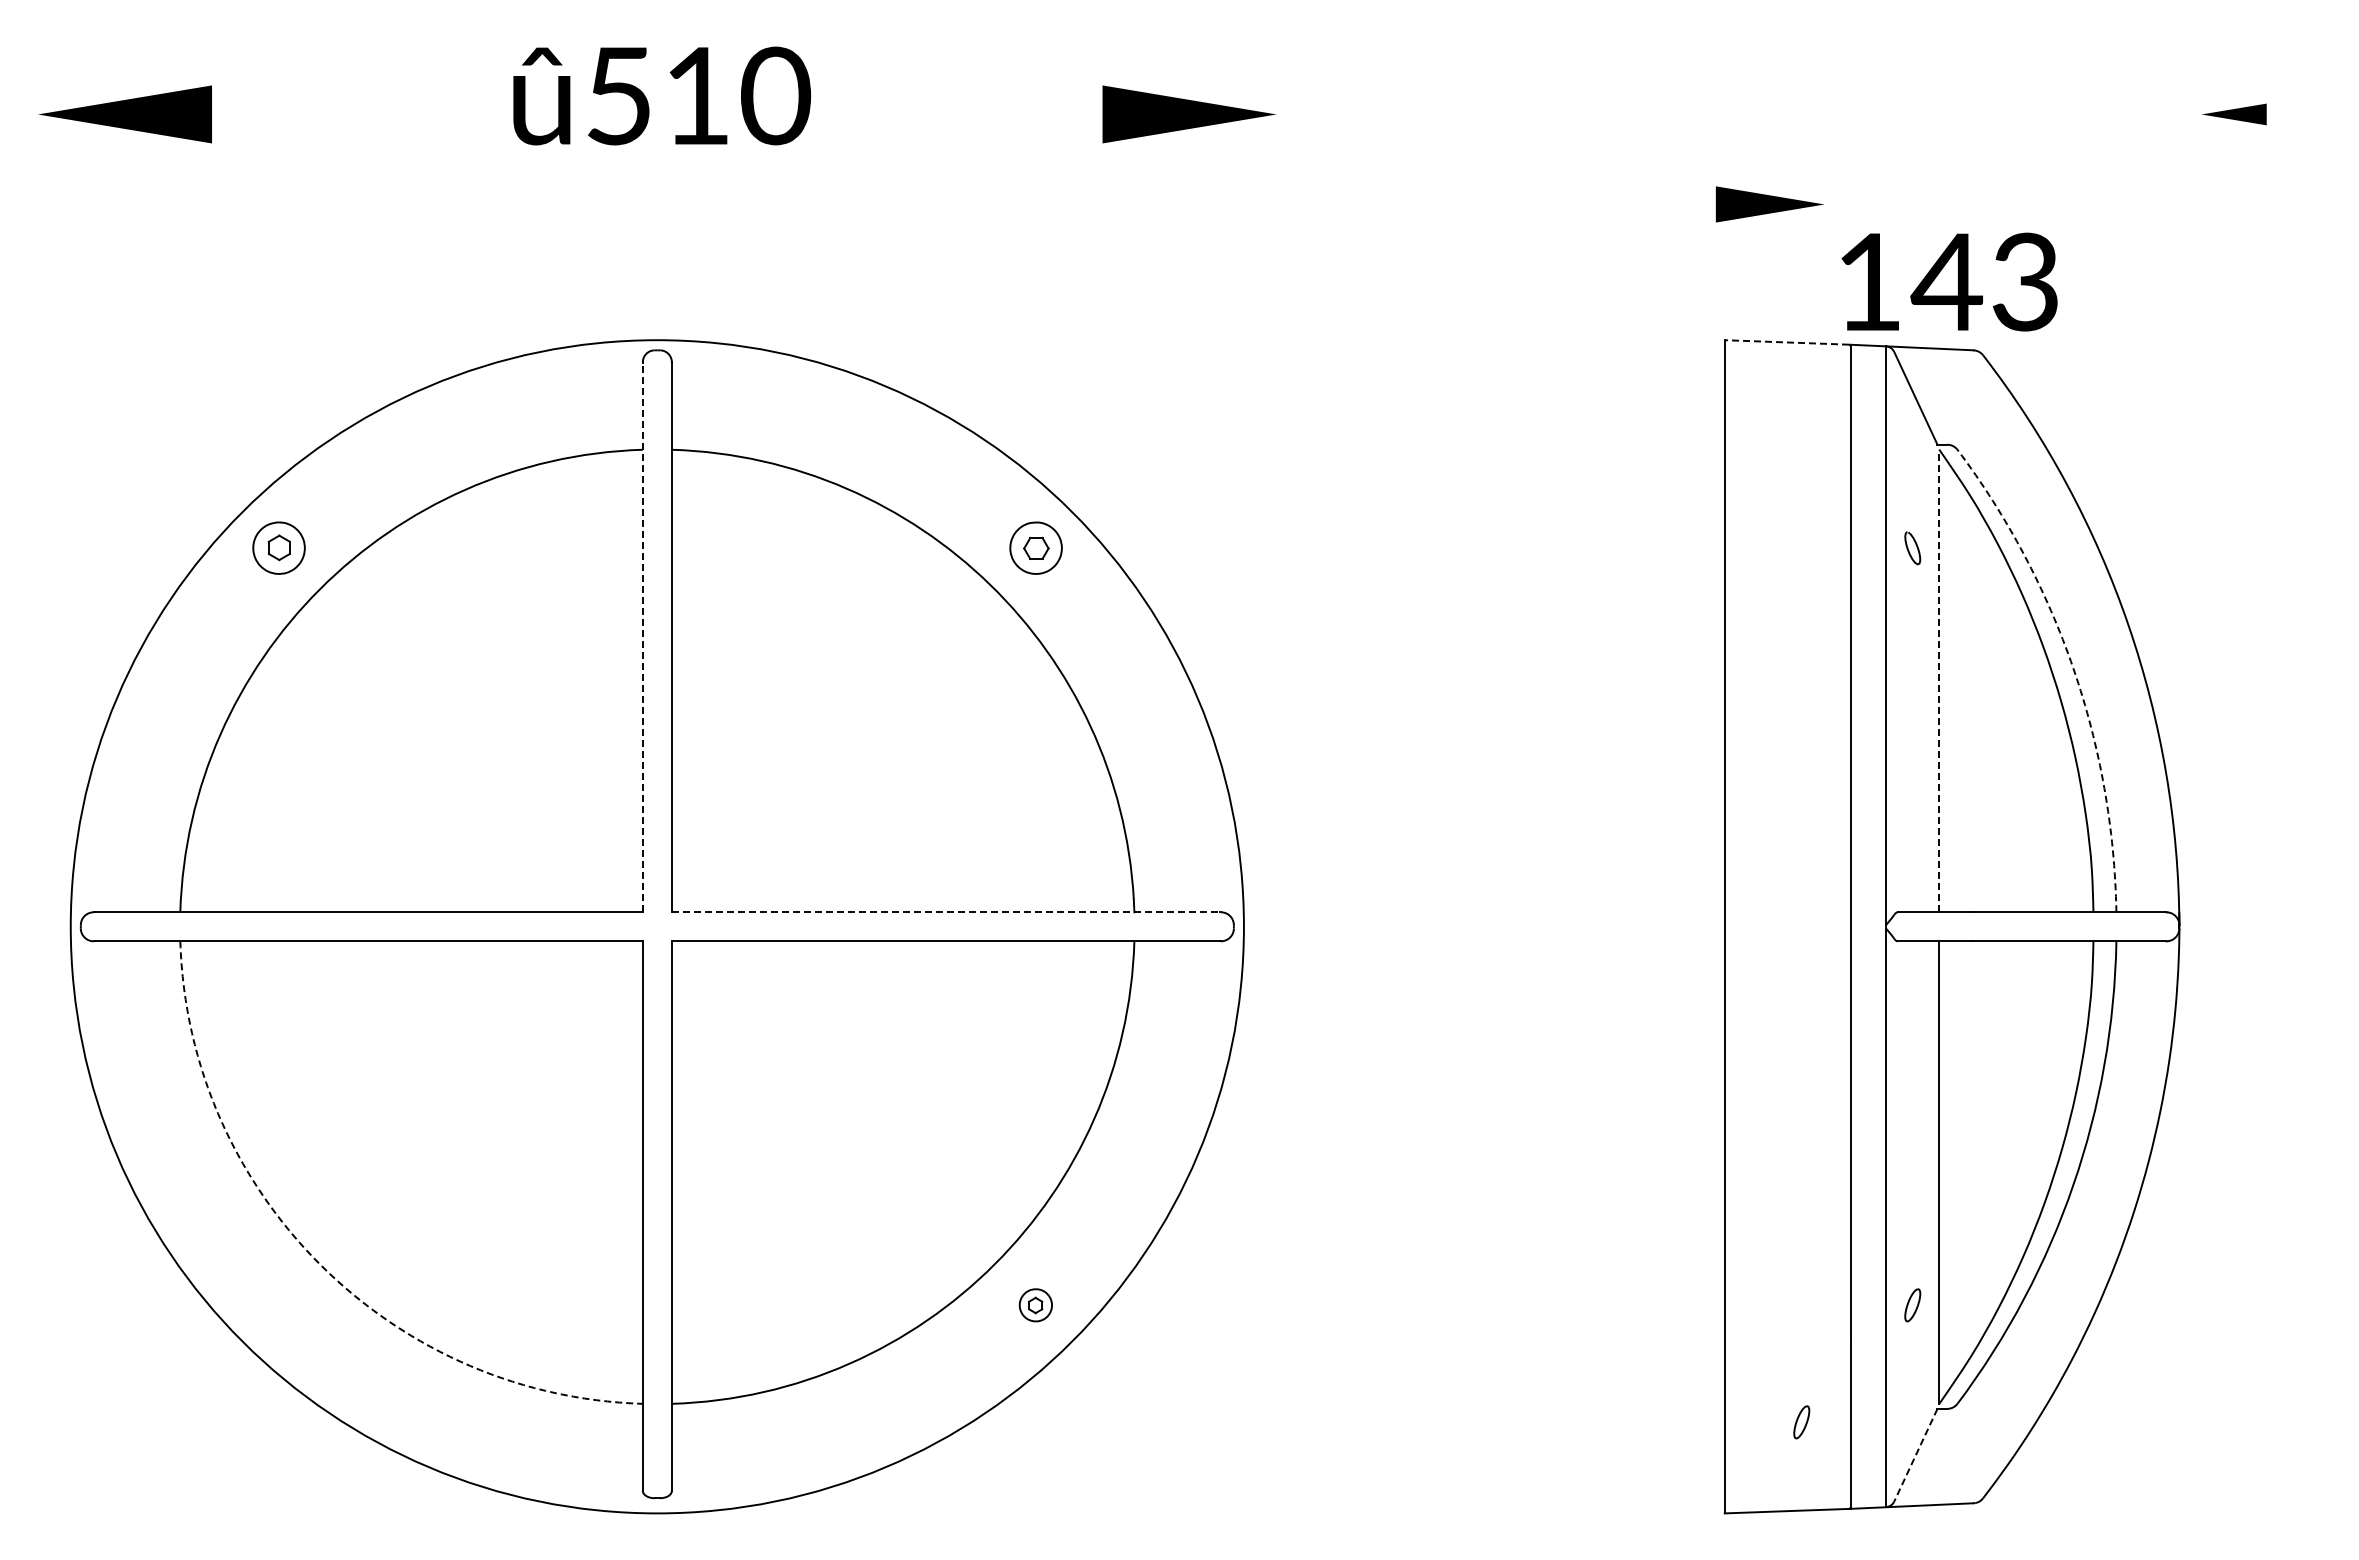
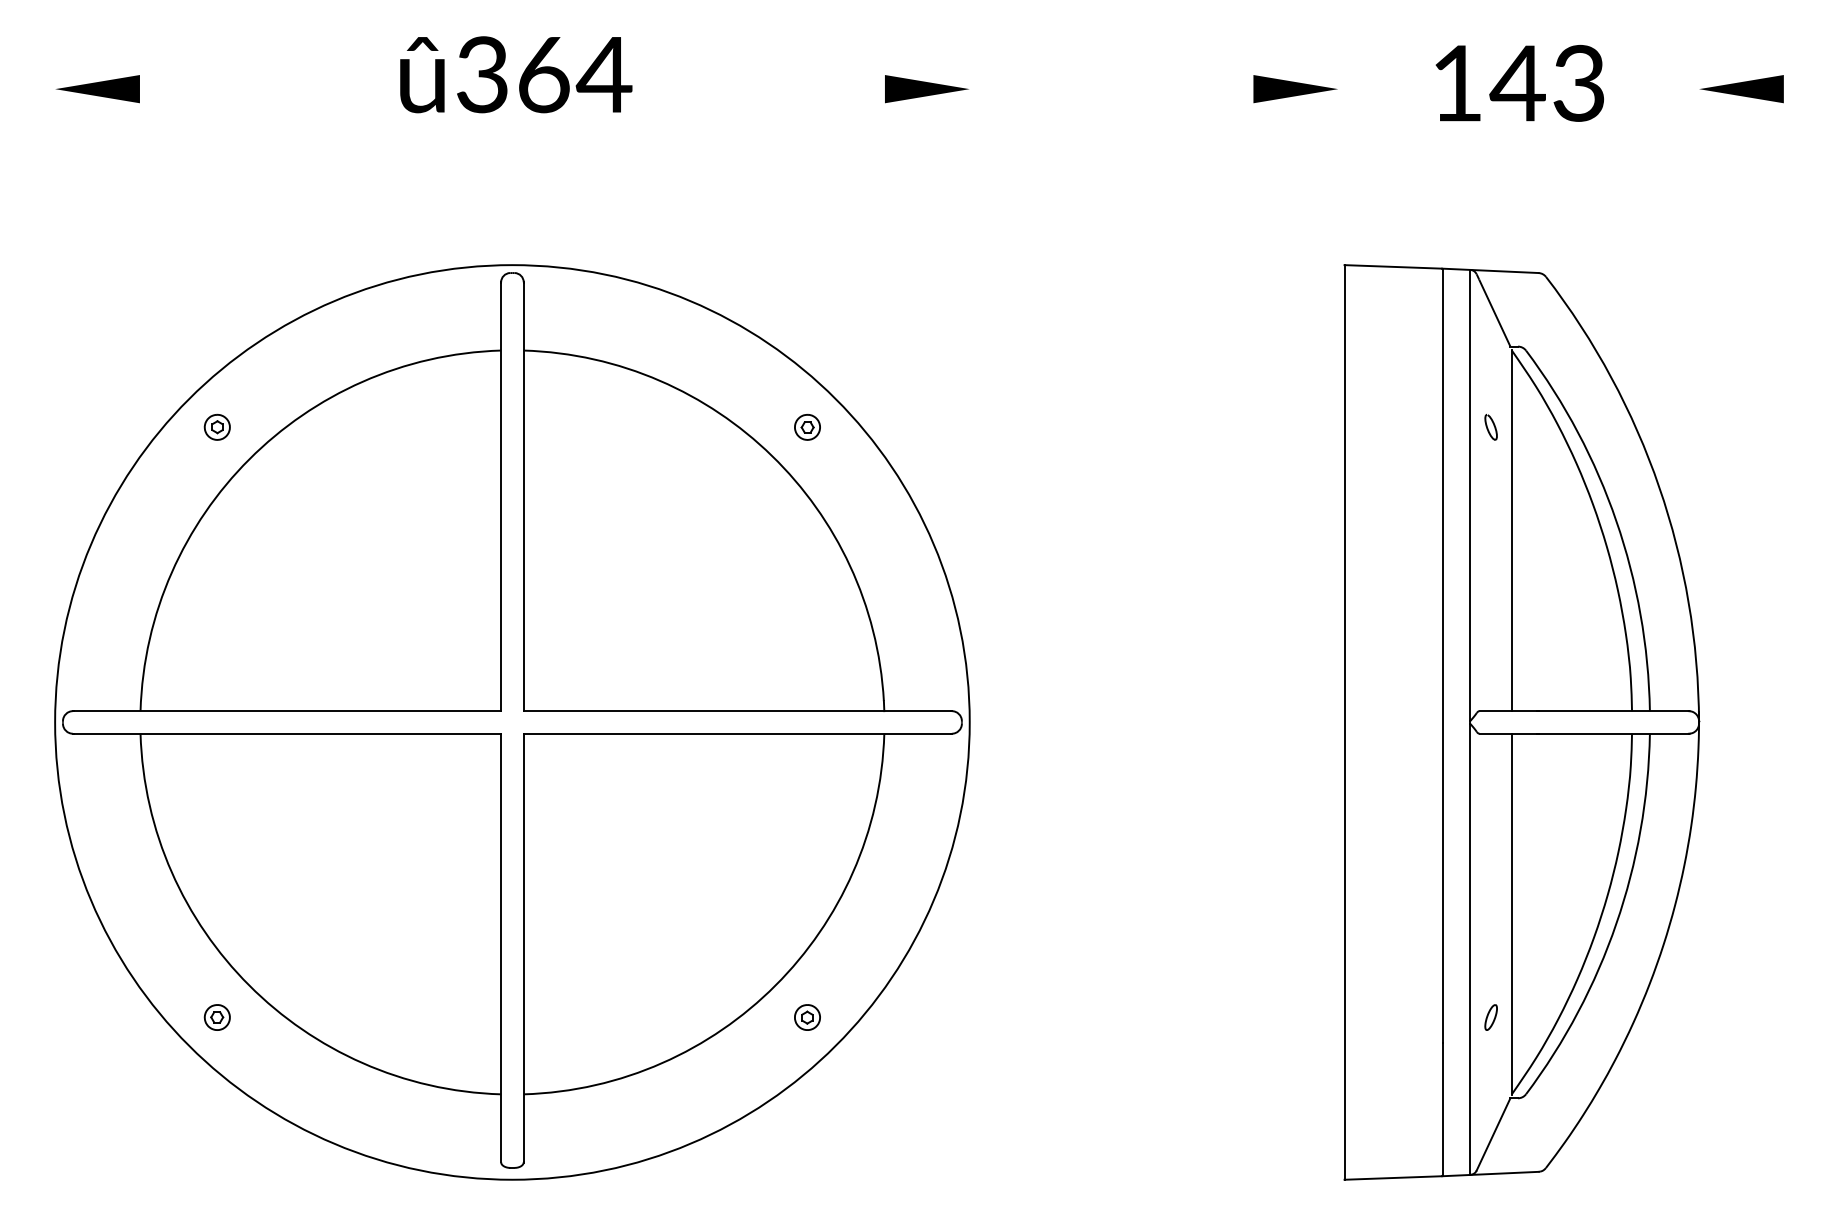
text: (698, 95) -> (544, 74), 510 -> 364
part: (125, 114) -> (97, 89), size x0.62
part: (1189, 114) -> (927, 89), size x0.62
part: (2234, 114) -> (1741, 89), size x1.67
part: (1769, 204) -> (1295, 89), moved
text: (1949, 281) -> (1519, 82), moved
line: (1786, 342) -> (1392, 266), dashed -> solid
part: (278, 548) -> (217, 427), size x0.62
part: (1035, 548) -> (807, 427), size x0.62
line: (642, 637) -> (500, 496), dashed -> solid
arc: (2073, 668) -> (1616, 521), dashed -> solid
line: (1939, 680) -> (1511, 530), dashed -> solid
line: (945, 912) -> (737, 711), dashed -> solid
arc: (319, 1264) -> (249, 985), dashed -> solid
part: (278, 1305) -> (217, 1017), added
part: (1801, 1422) -> (1404, 1108), removed
line: (1915, 1455) -> (1493, 1134), dashed -> solid

